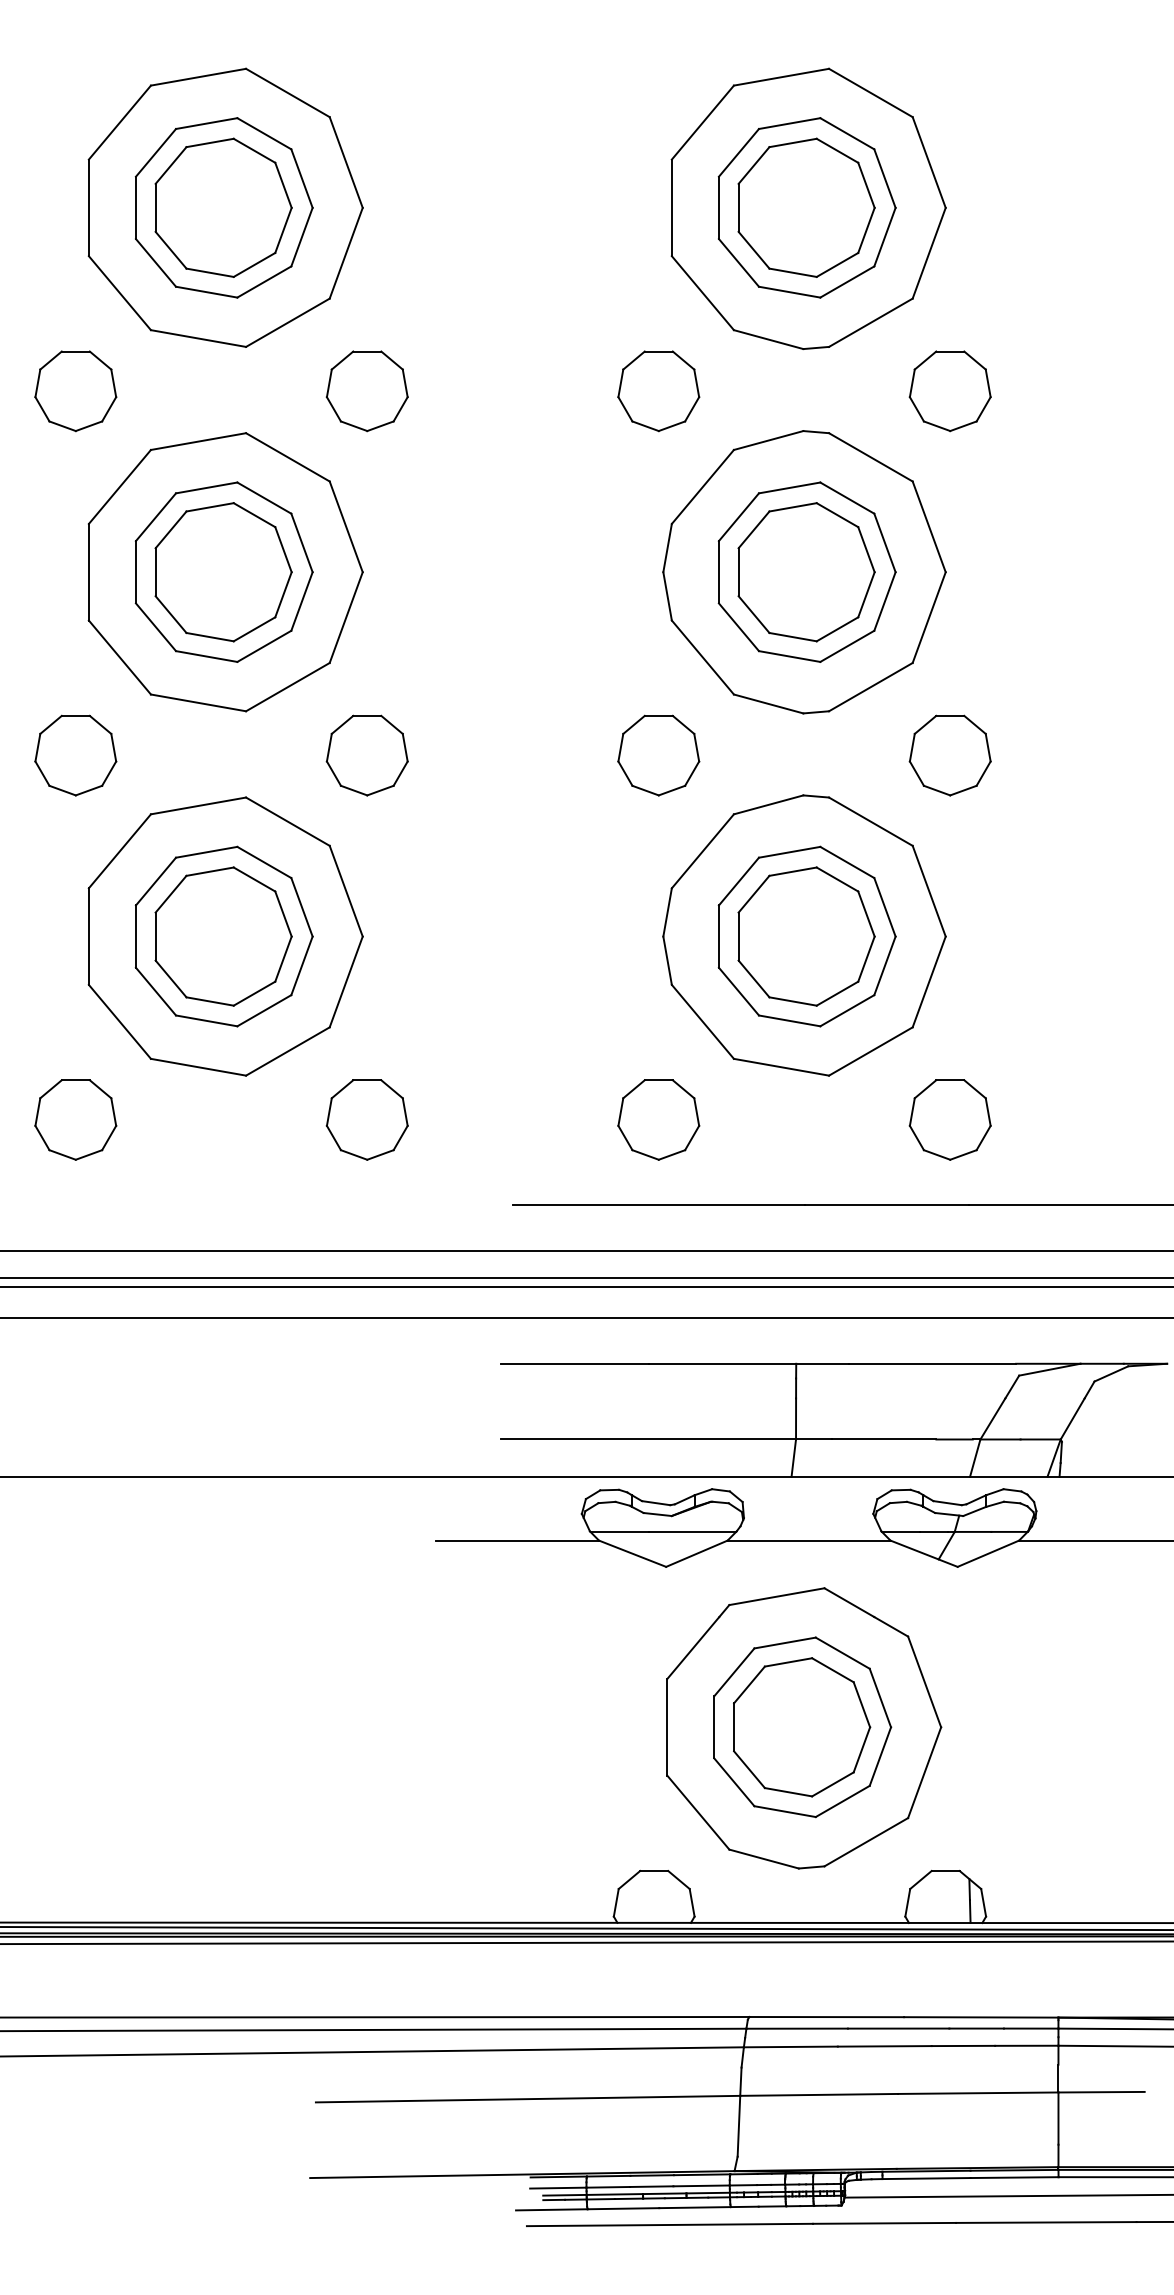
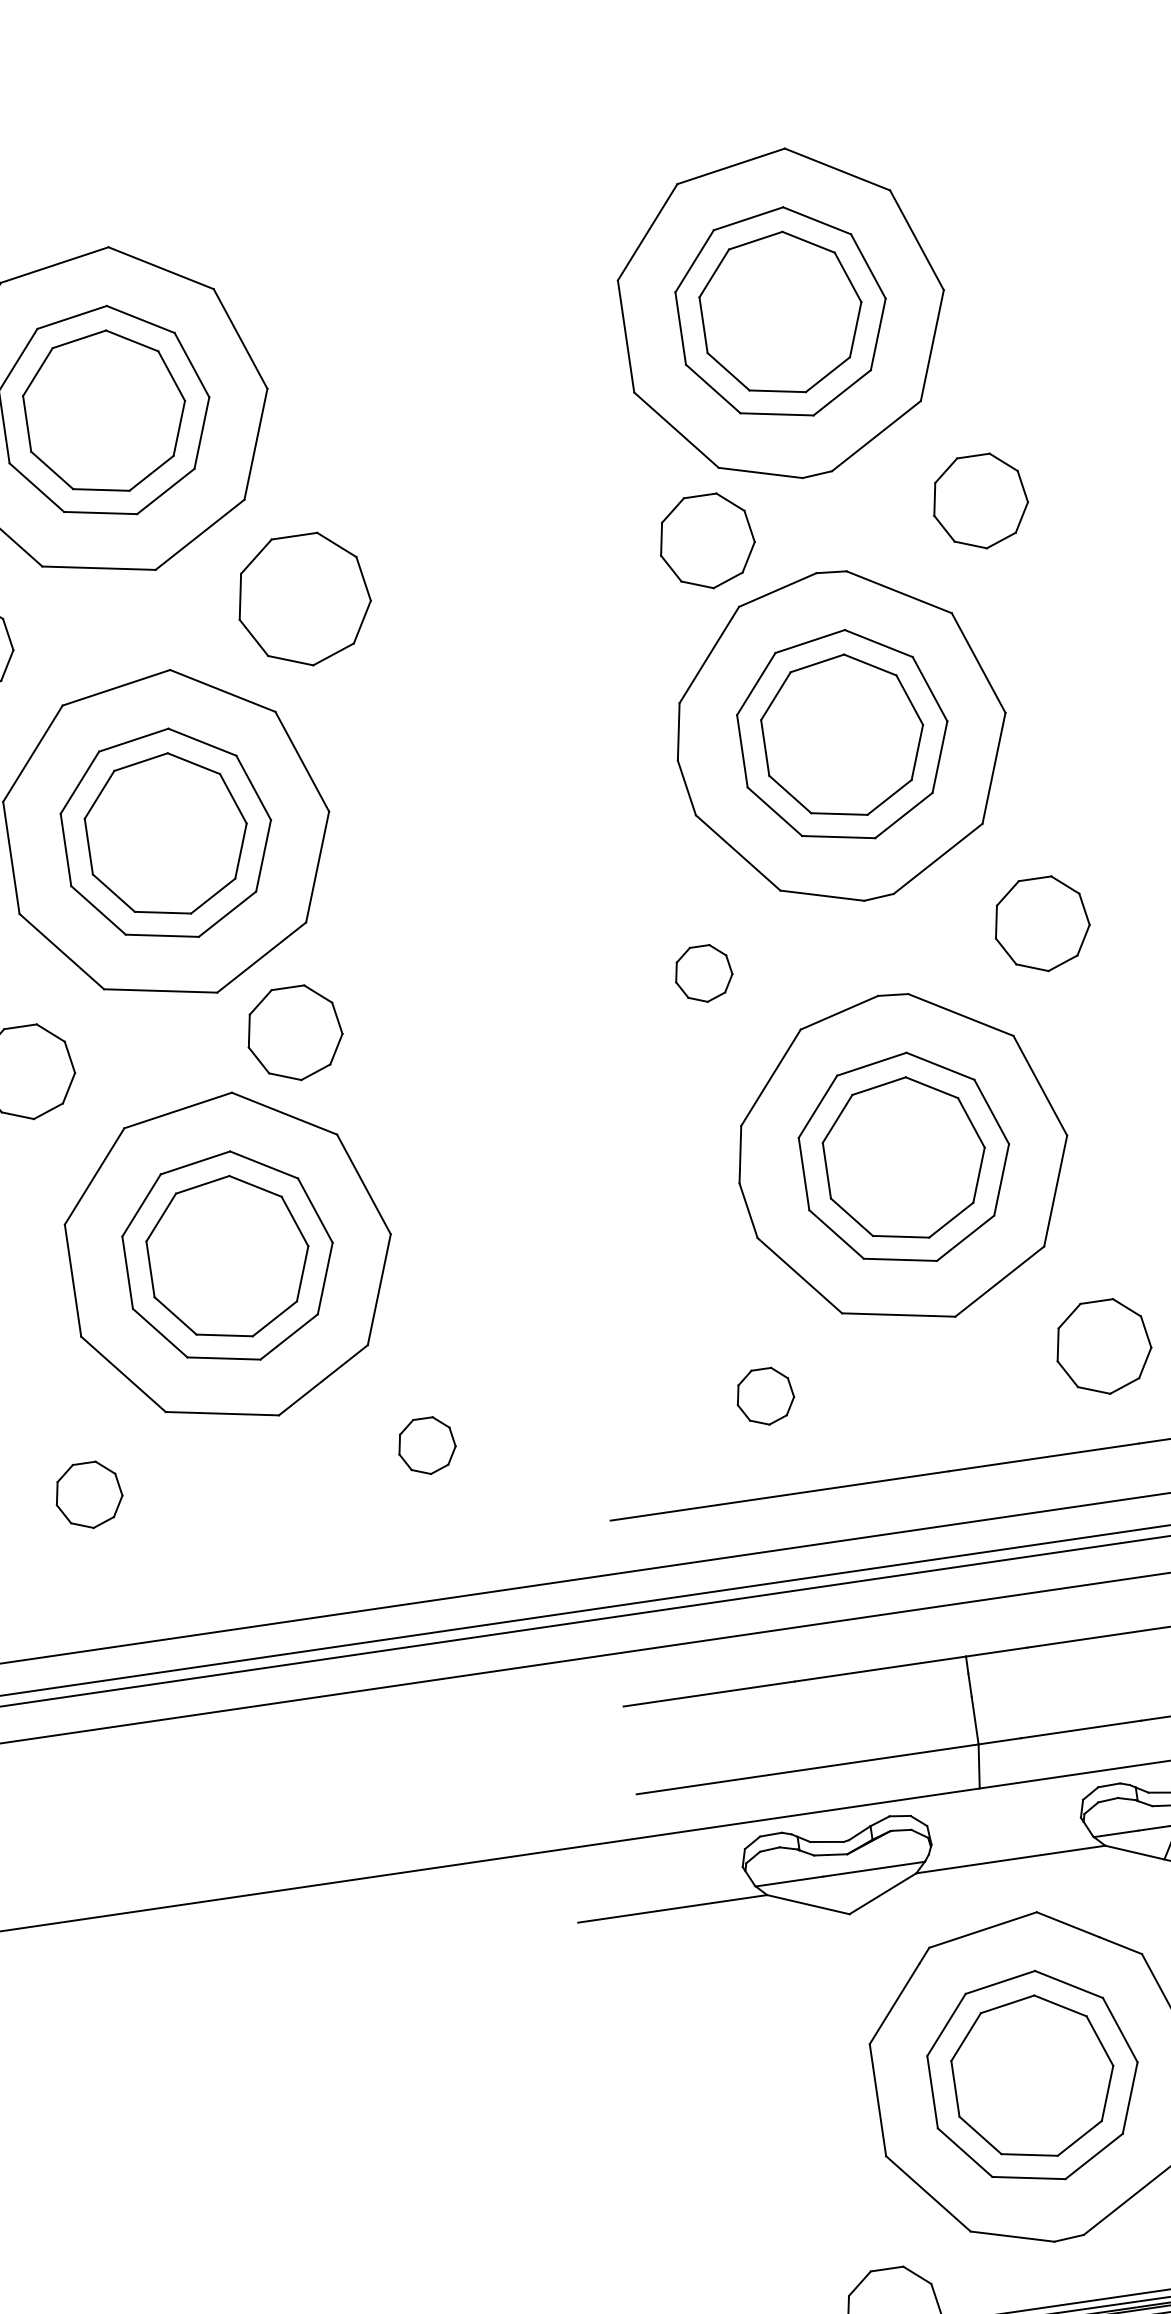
part: (366, 391) -> (302, 601), size x1.4
part: (658, 391) -> (706, 542), moved
part: (366, 755) -> (293, 1033), moved
part: (658, 755) -> (703, 974), size x0.6
part: (75, 1119) -> (88, 1495), size x0.7
part: (366, 1119) -> (426, 1445), size x0.6
part: (658, 1119) -> (764, 1396), size x0.6

